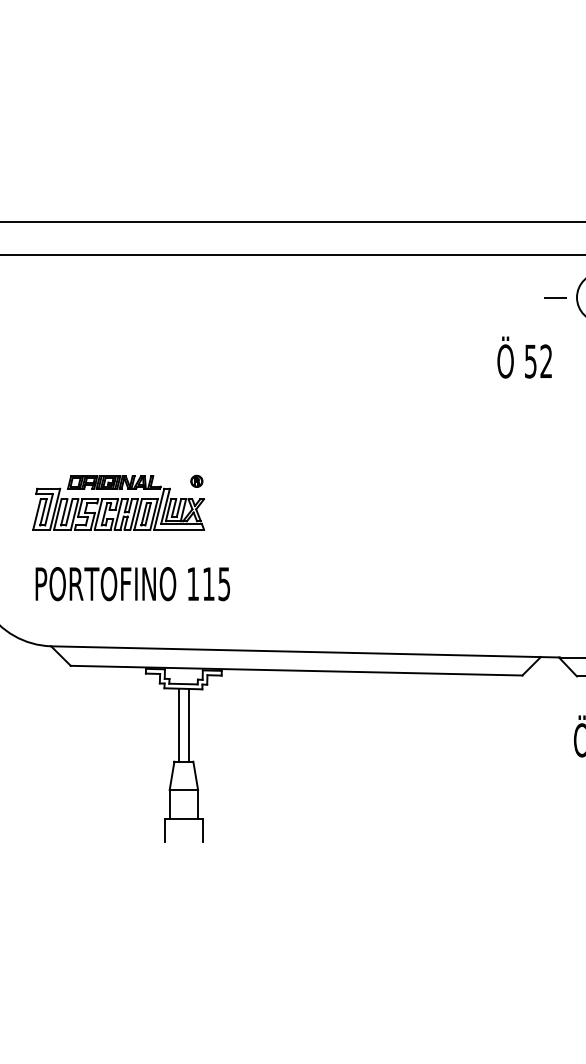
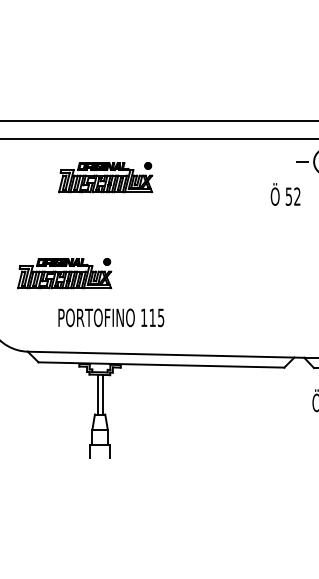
part: (193, 326) -> (105, 177), added
text: (133, 583) -> (111, 317), moved

